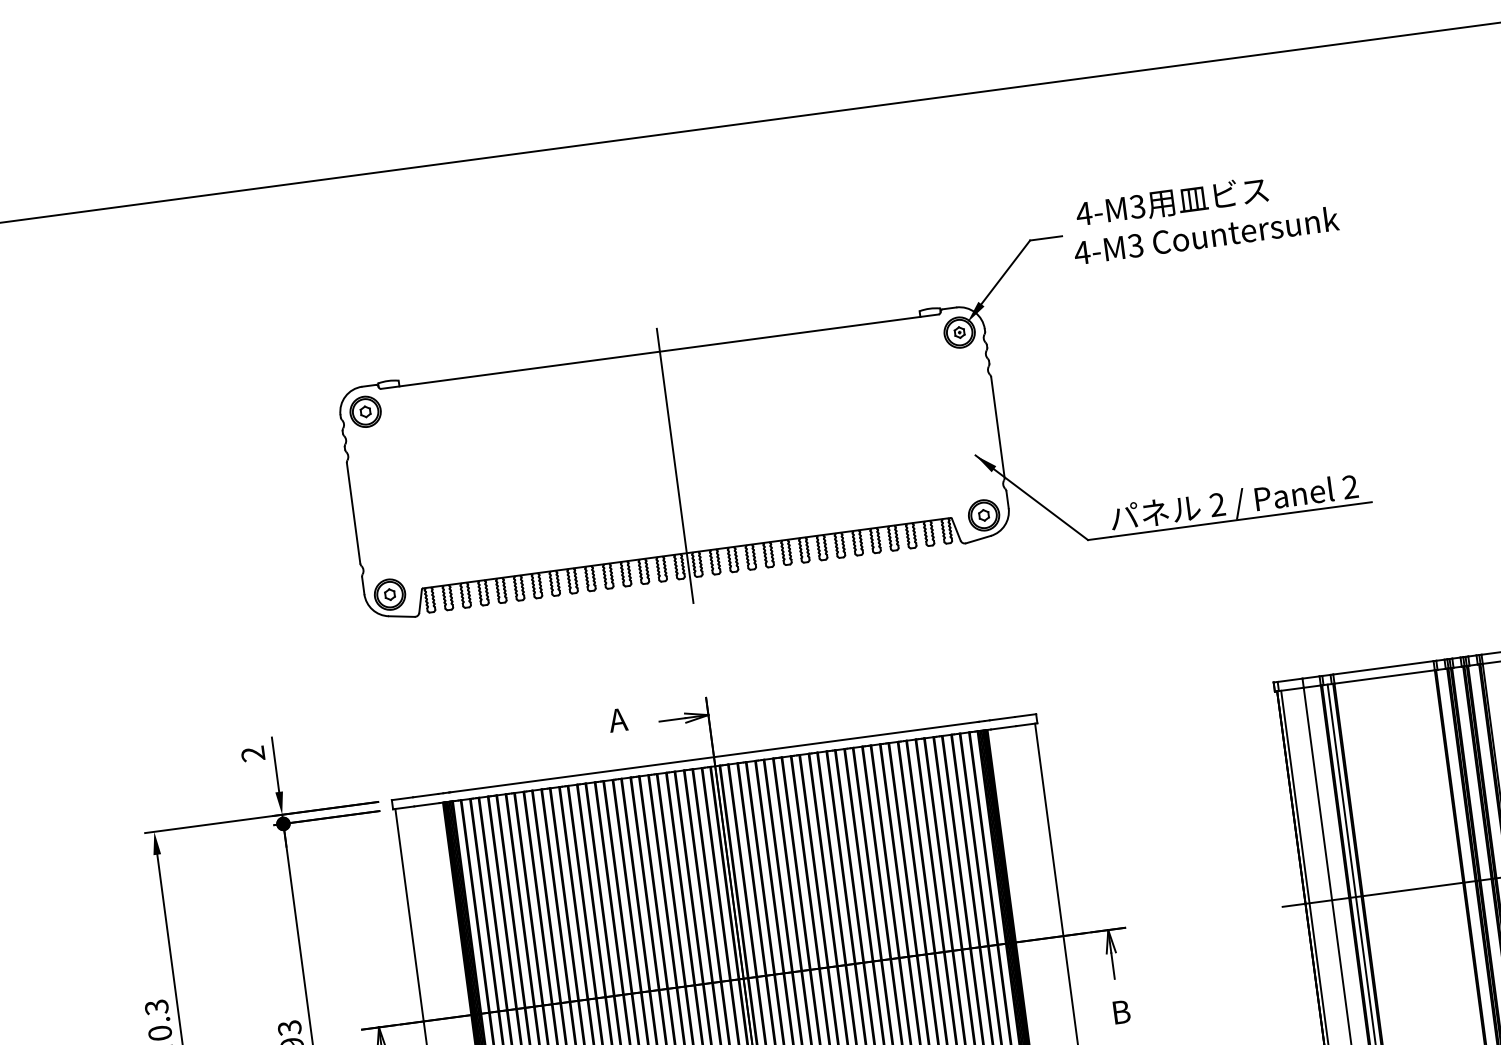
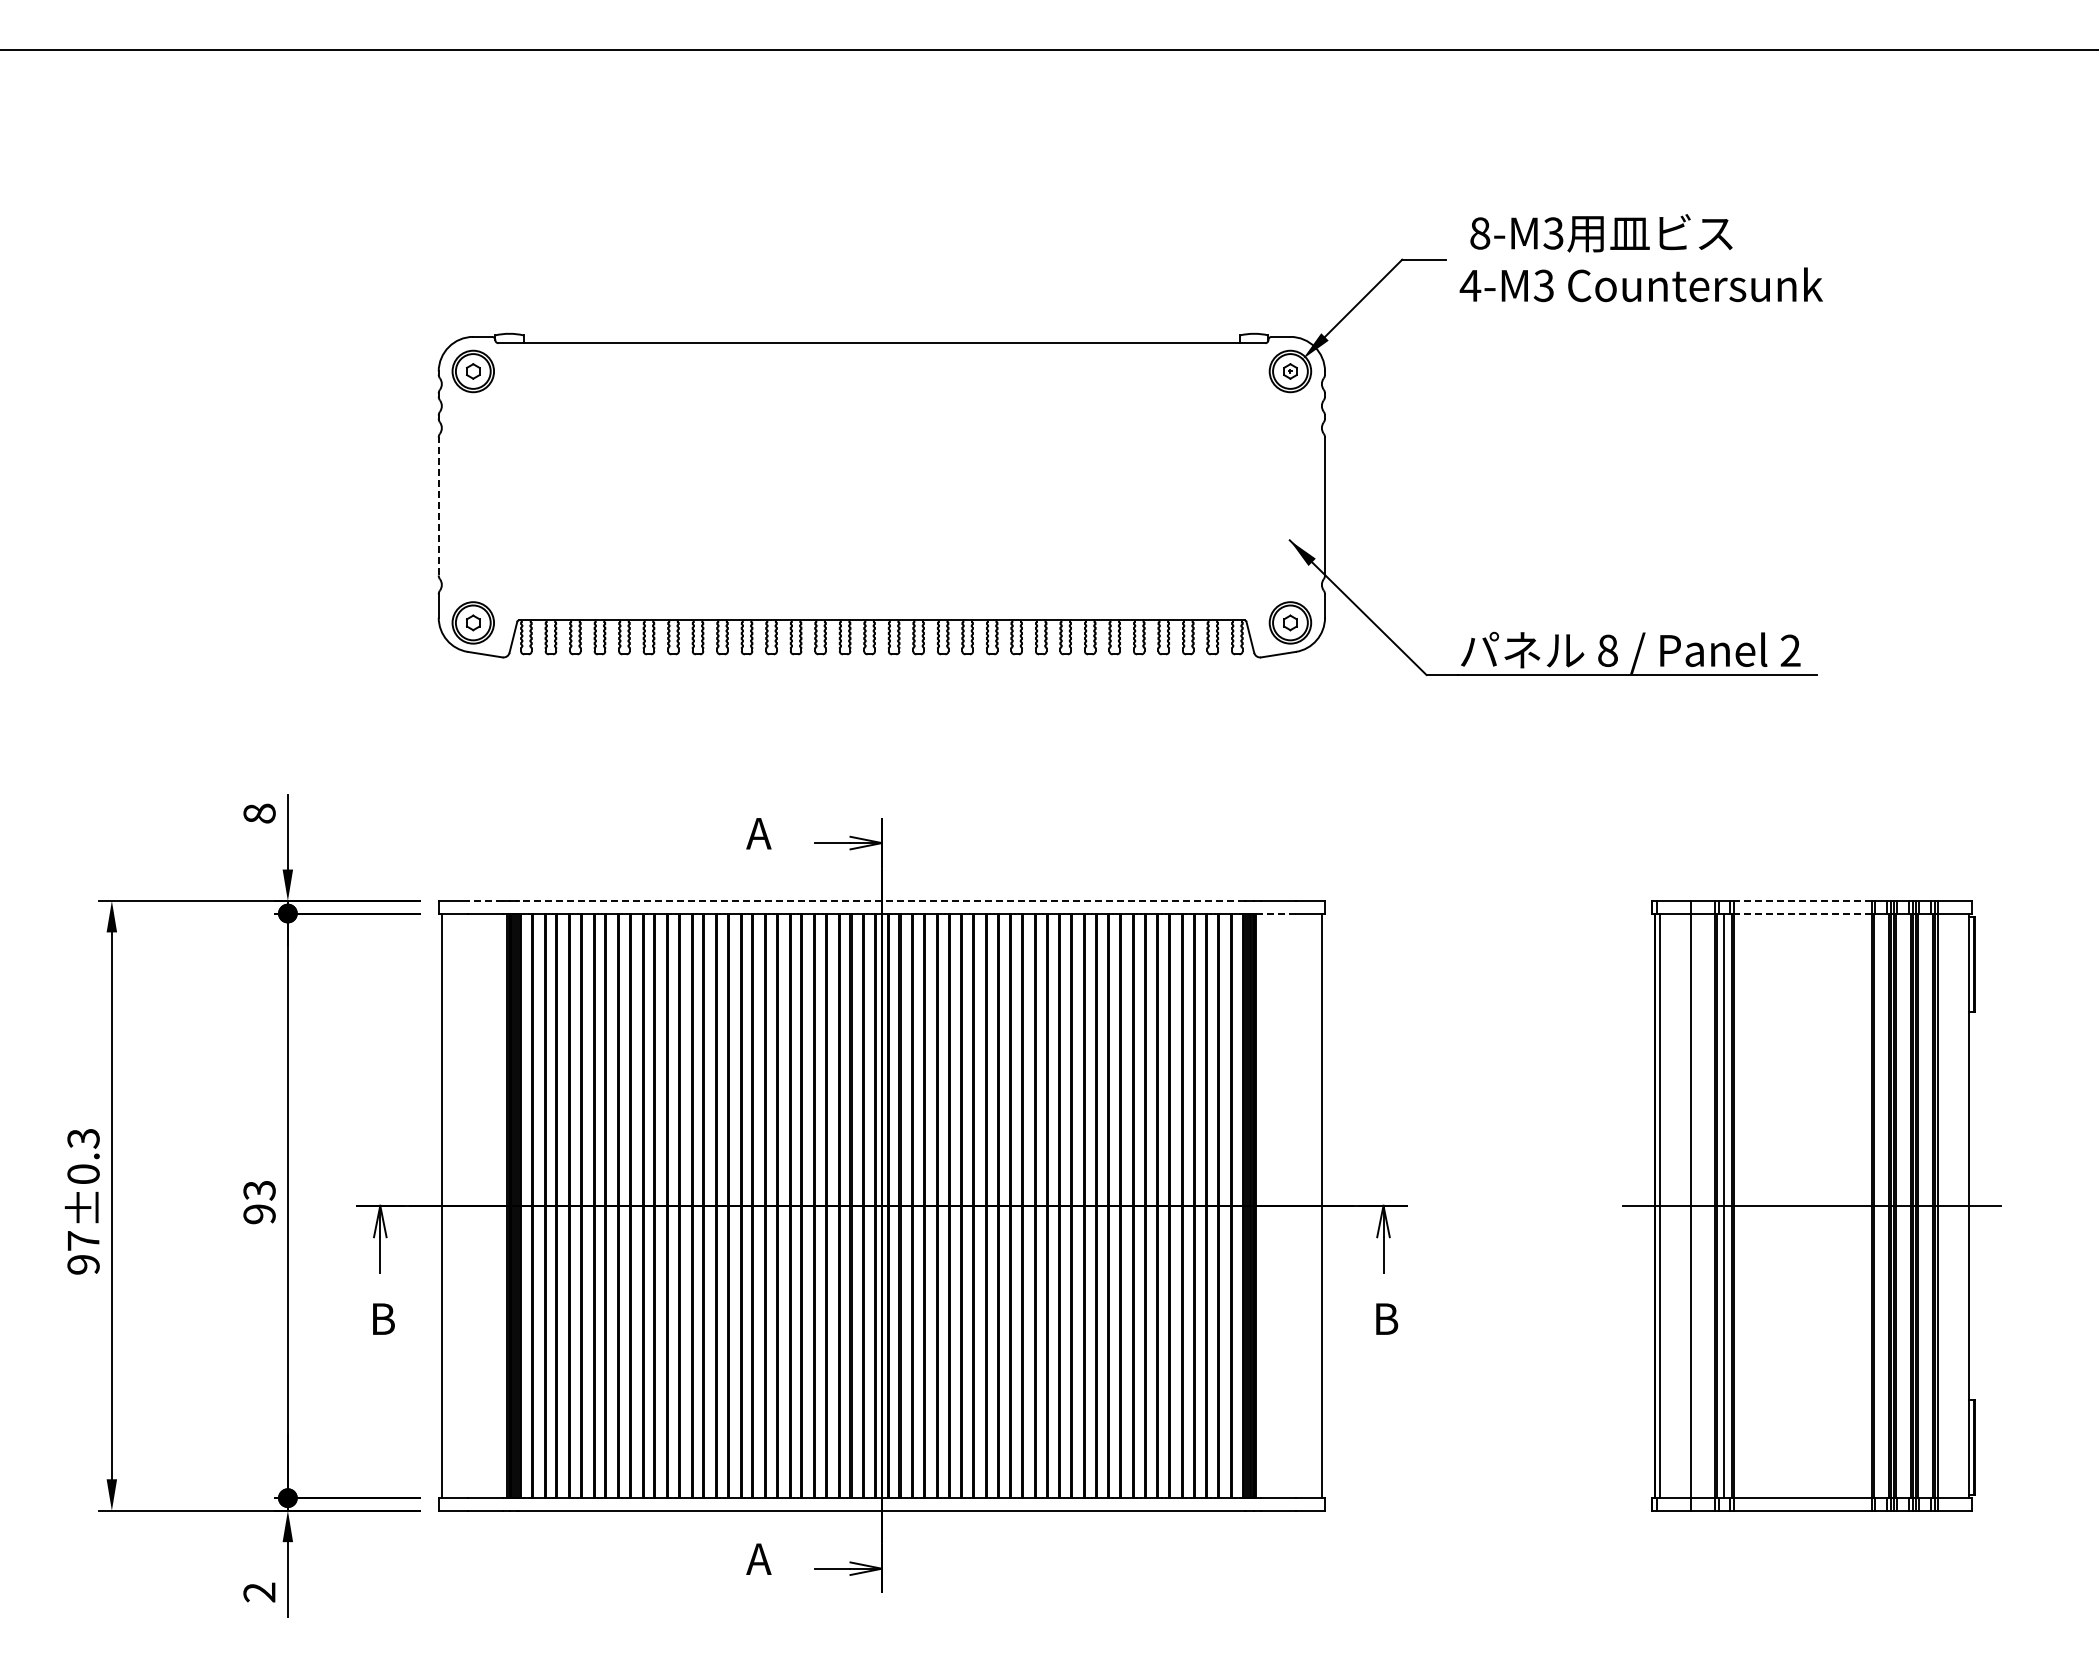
text: (1083, 213) -> (1479, 233), 4-M3 -> 8-M3
line: (674, 465) -> (881, 499), removed
text: (1217, 504) -> (1607, 650), 2 -> 8
line: (353, 513) -> (438, 506), solid -> dashed
line: (1383, 667) -> (1802, 900), solid -> dashed
line: (1384, 676) -> (1802, 913), solid -> dashed
line: (1003, 727) -> (1278, 913), solid -> dashed
text: (253, 753) -> (259, 813), 2 -> 8
line: (713, 756) -> (881, 900), solid -> dashed
line: (425, 795) -> (484, 900), solid -> dashed

